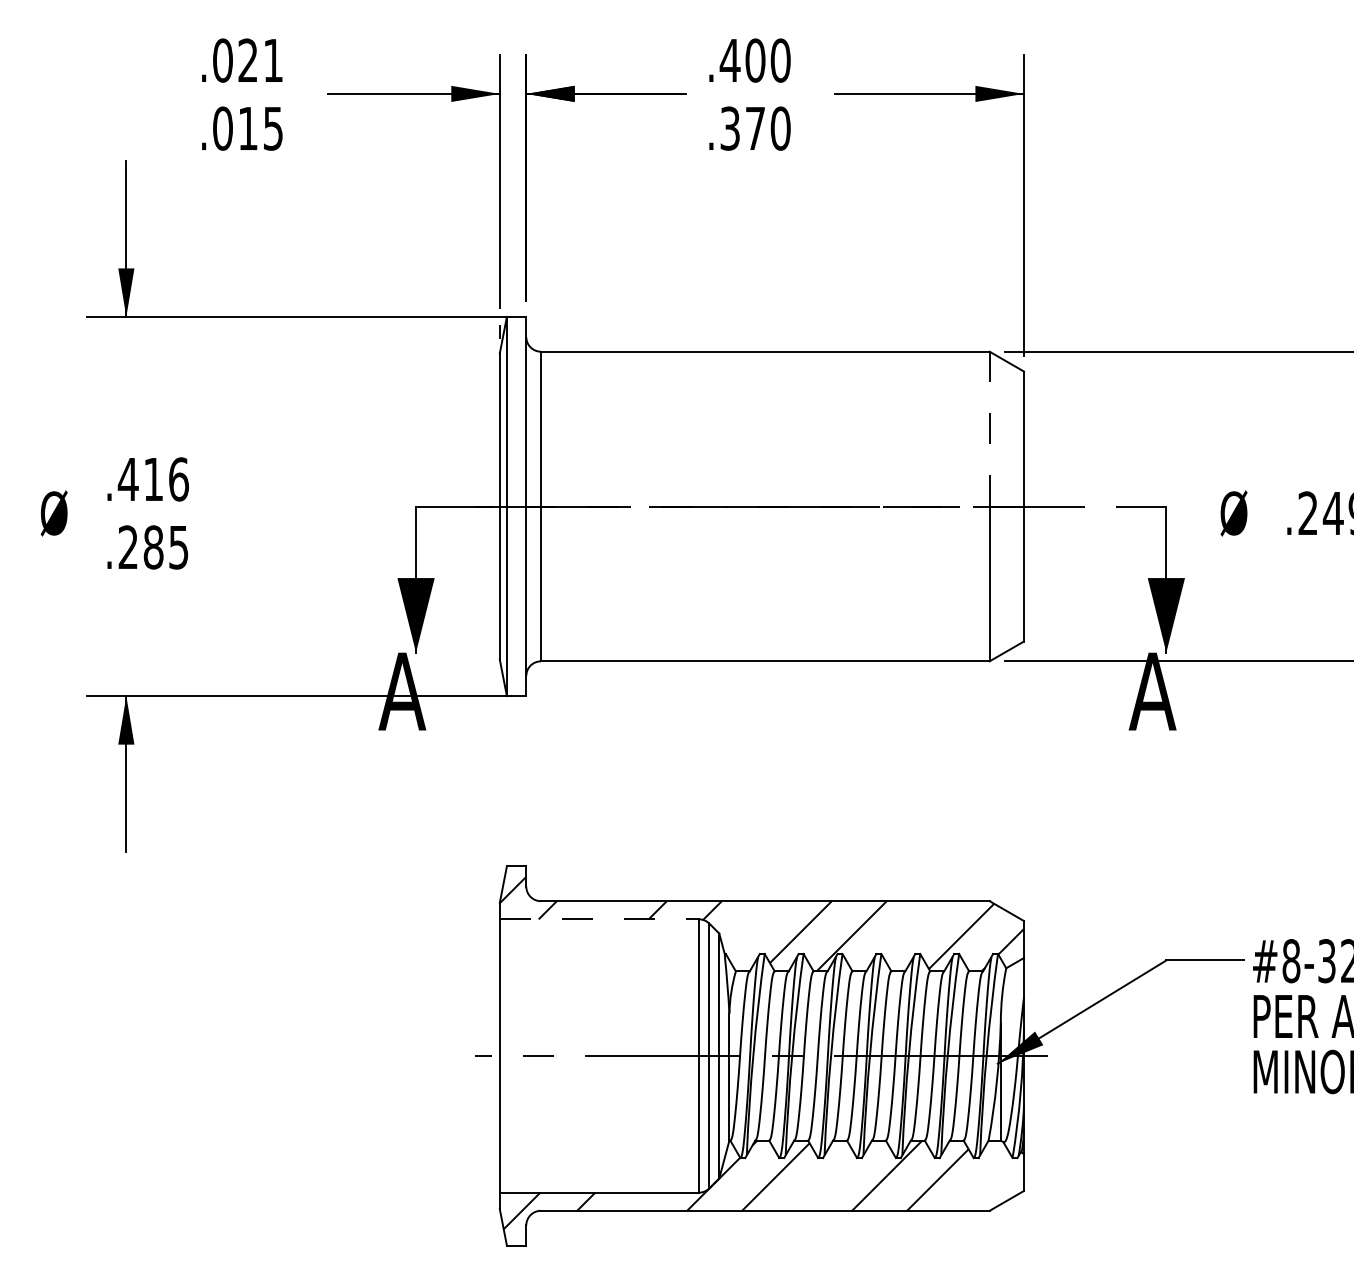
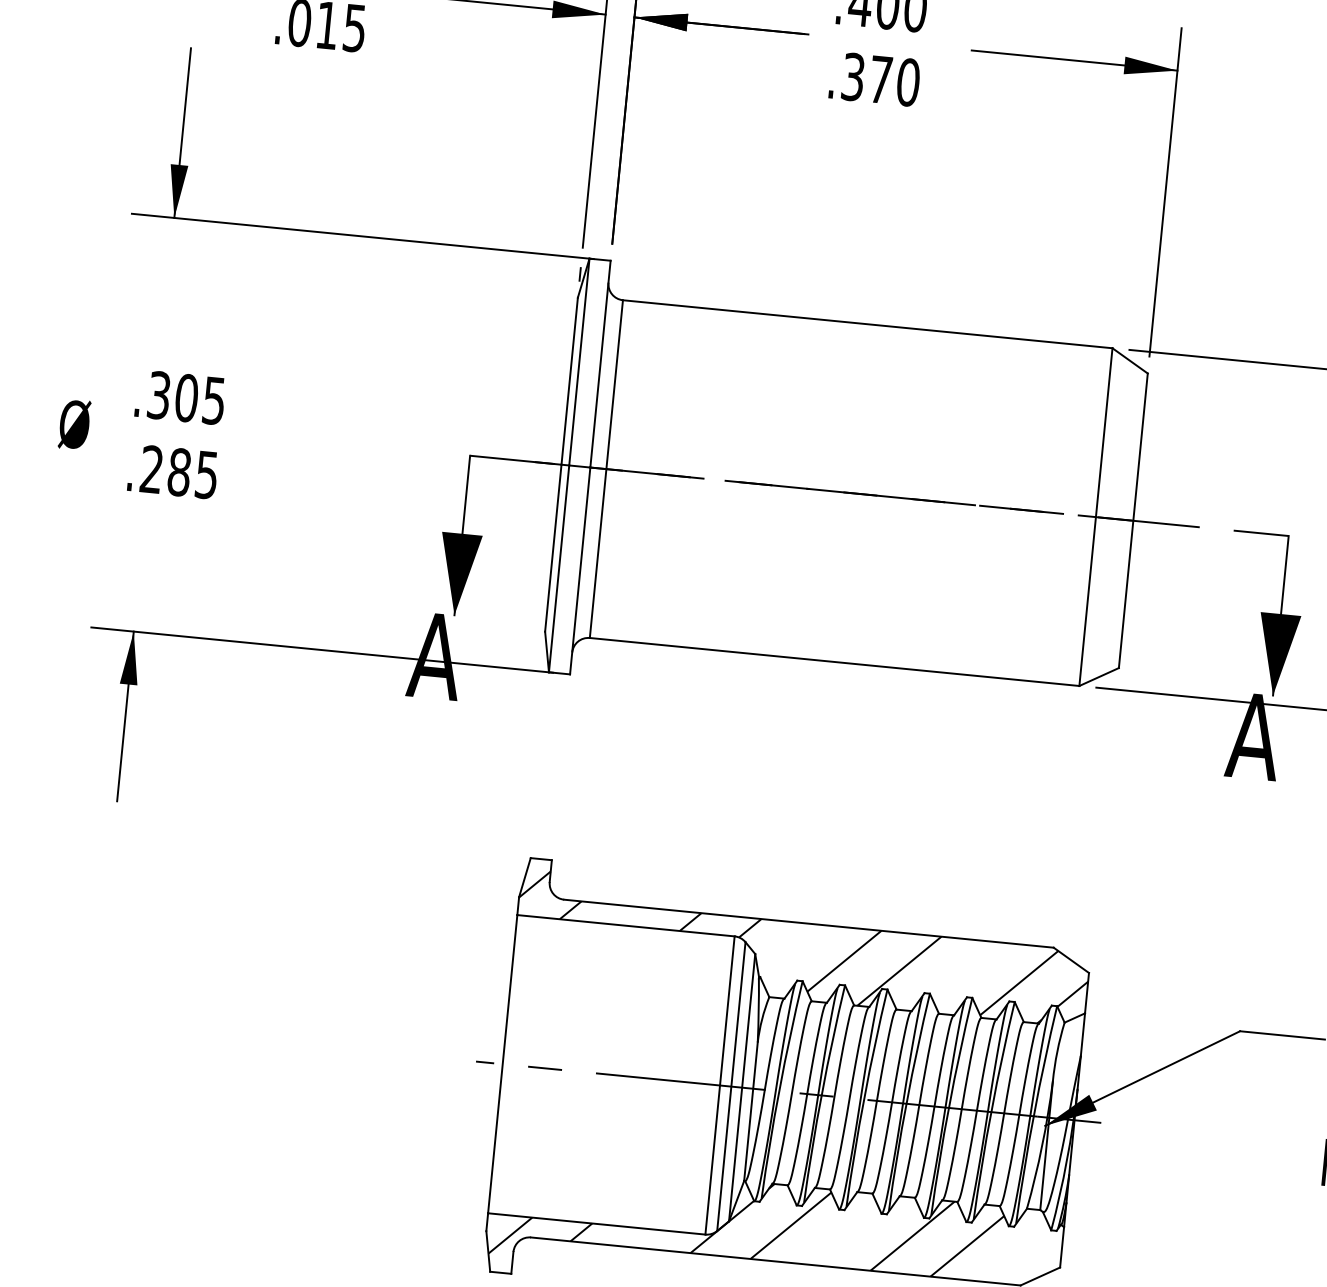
line: (989, 428) -> (1104, 431), dashed -> solid
text: (152, 479) -> (185, 398), .416 -> .305
line: (599, 919) -> (626, 925), dashed -> solid

